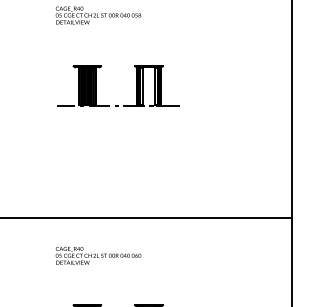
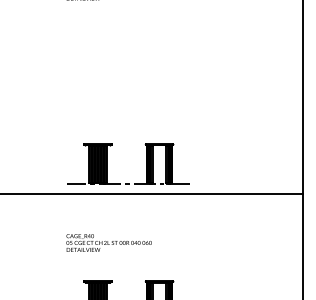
part: (136, 85) -> (147, 163), moved
text: (98, 255) -> (109, 242), moved

